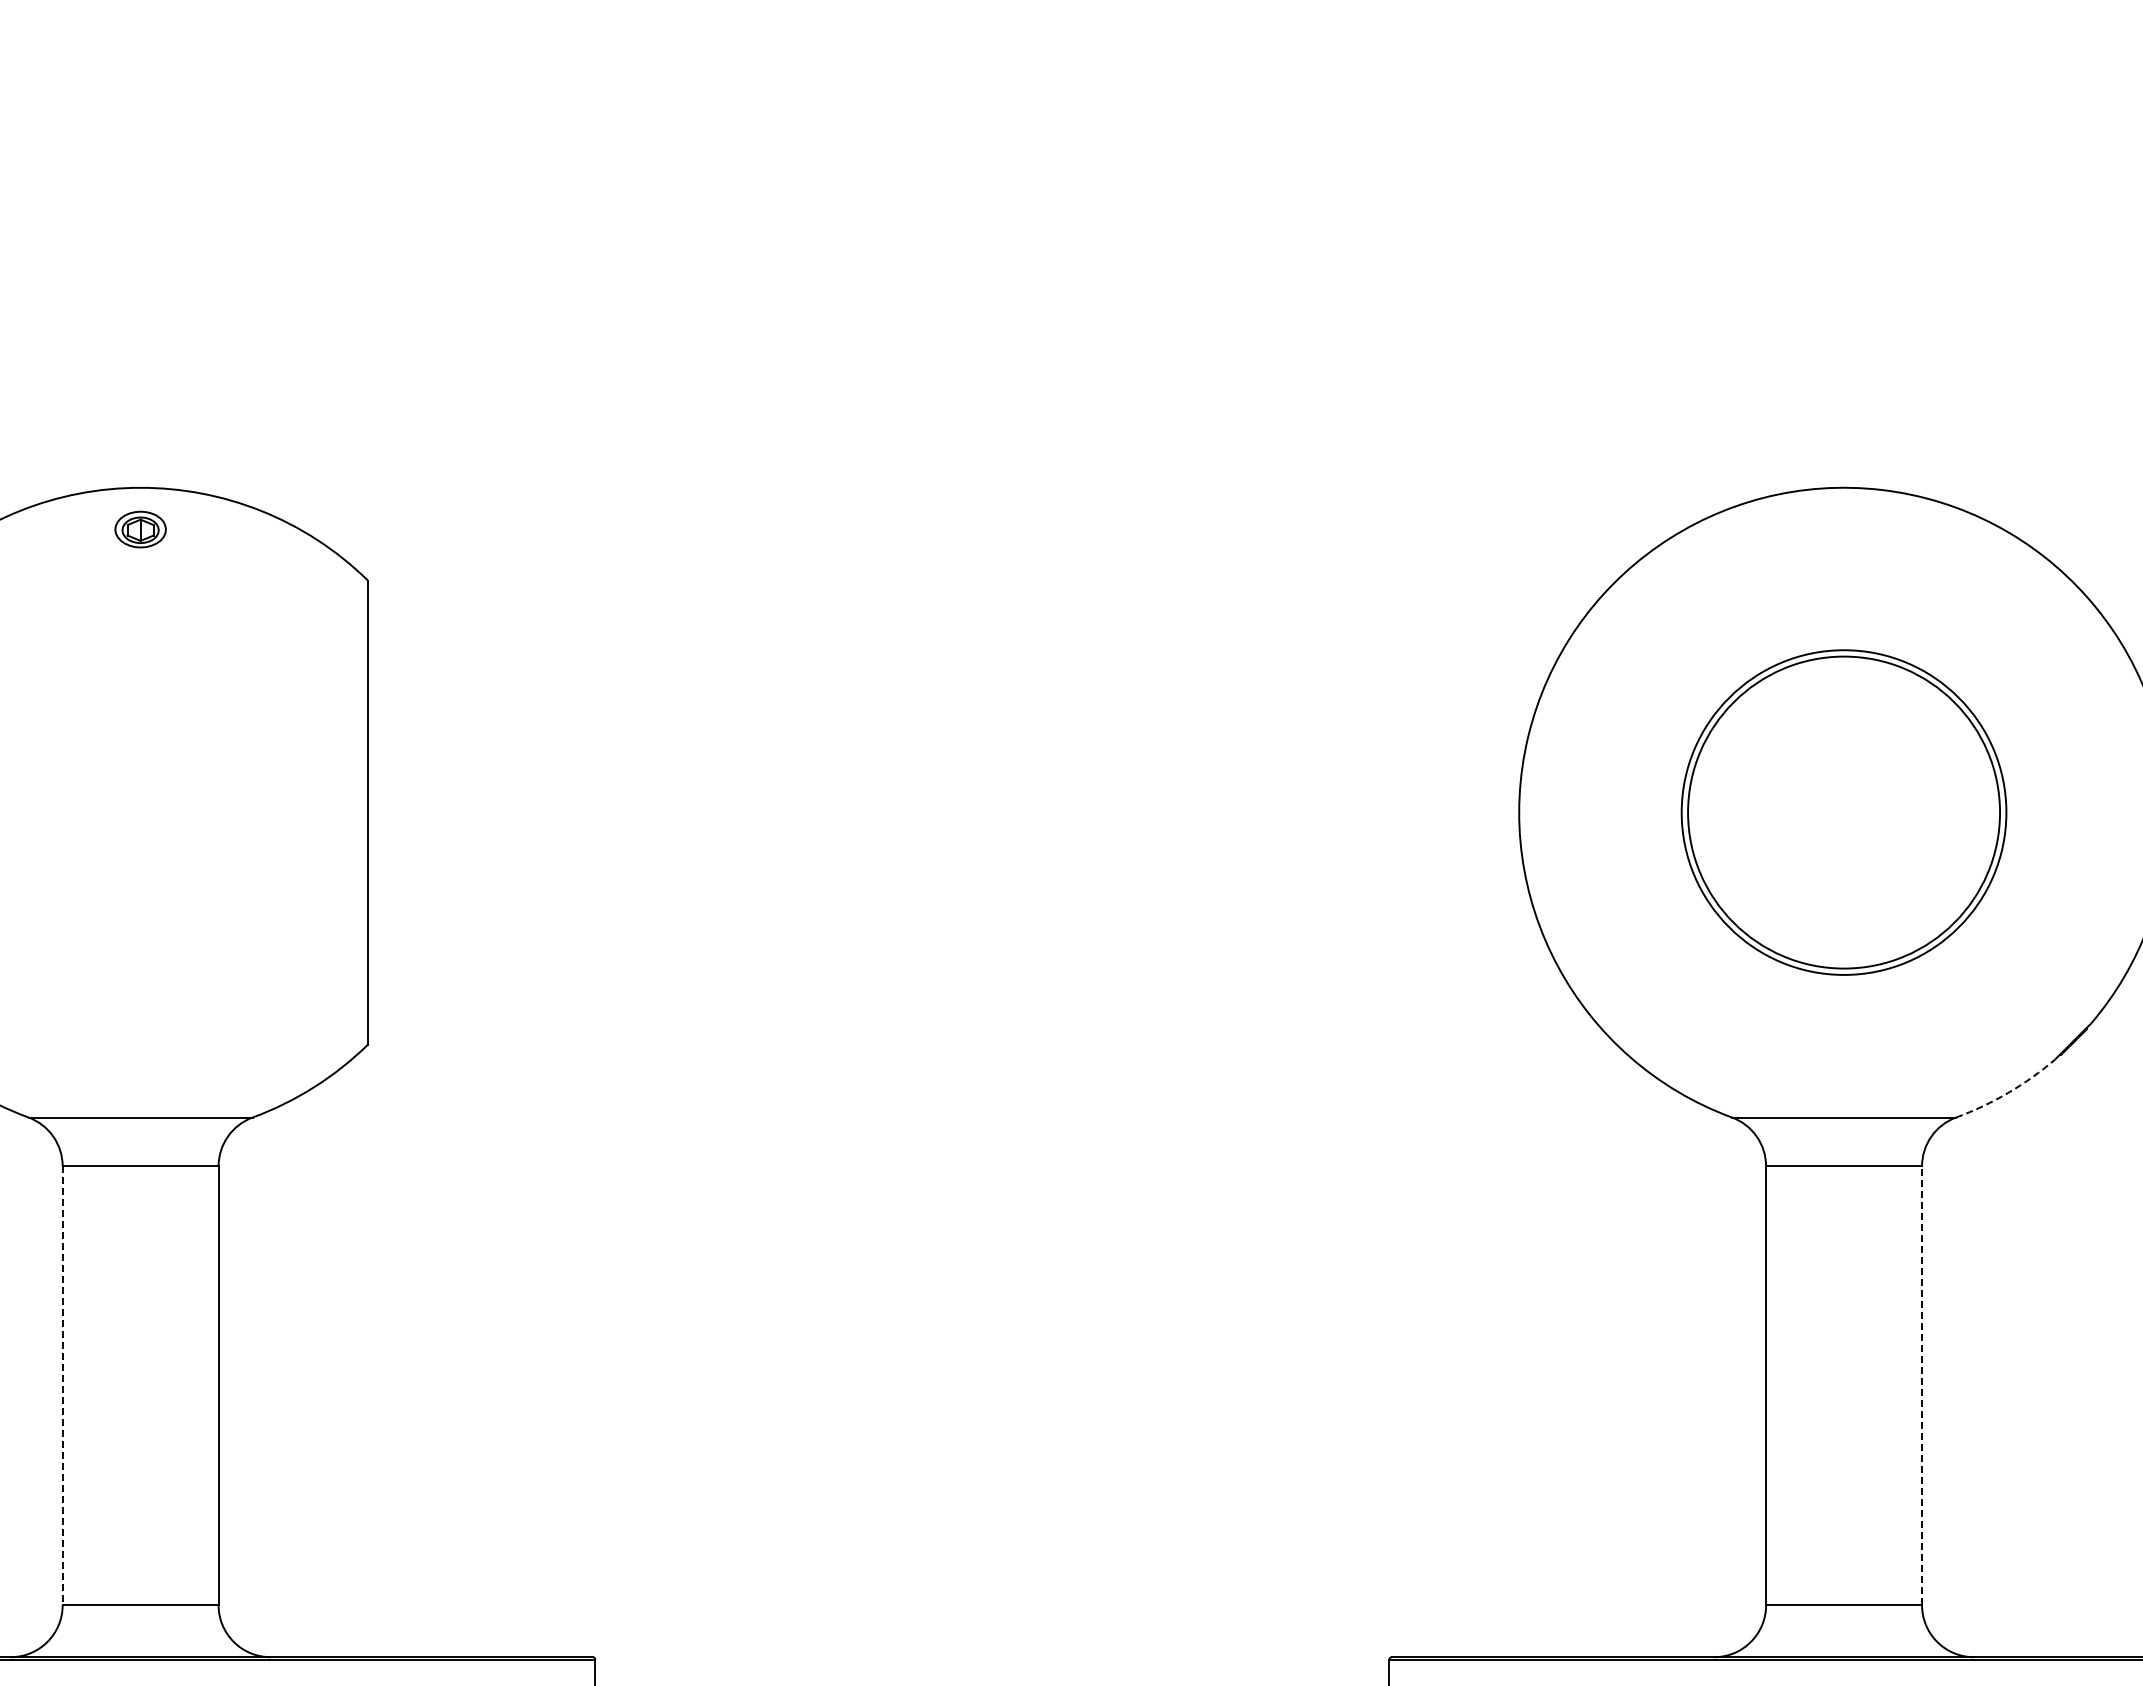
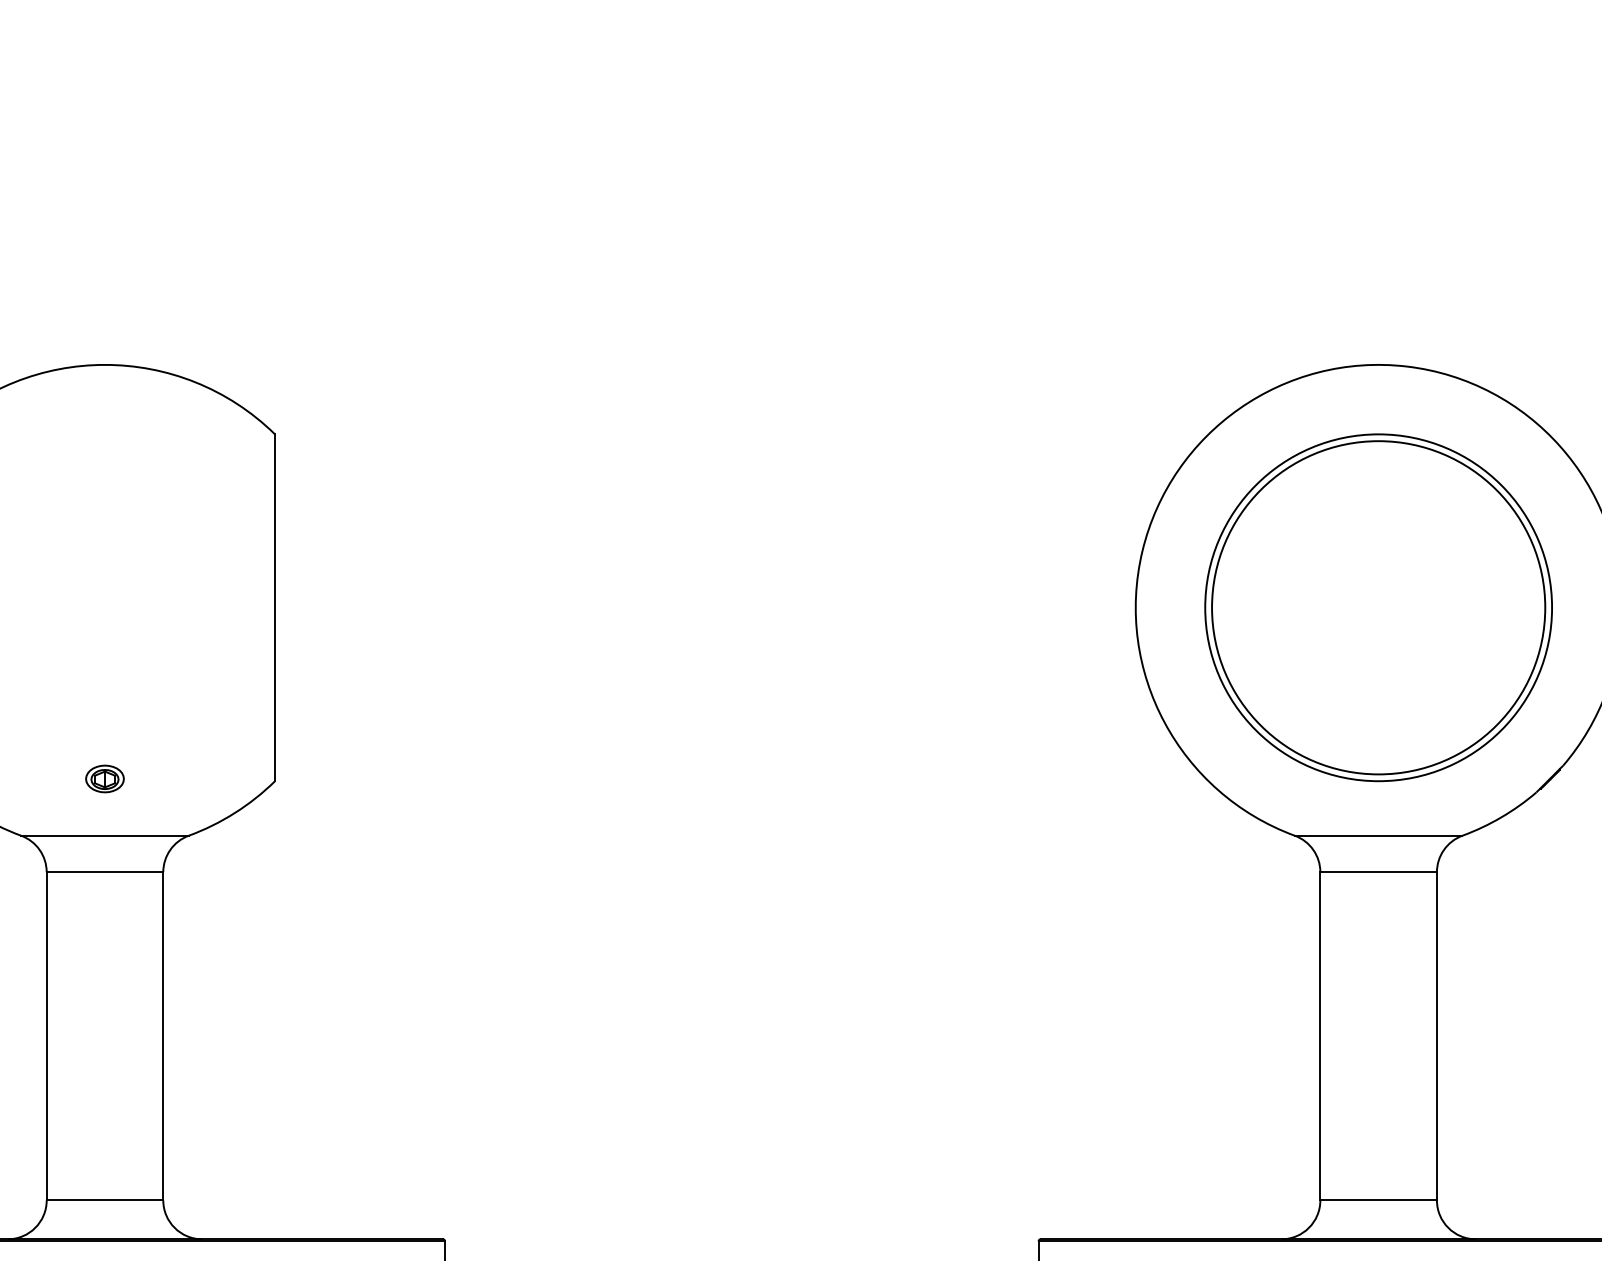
part: (140, 529) -> (104, 778), moved
part: (1843, 812) -> (1378, 607), size x1.43
arc: (2008, 1092) -> (1501, 817), dashed -> solid
line: (1922, 1385) -> (1437, 1036), dashed -> solid
line: (62, 1386) -> (46, 1036), dashed -> solid

